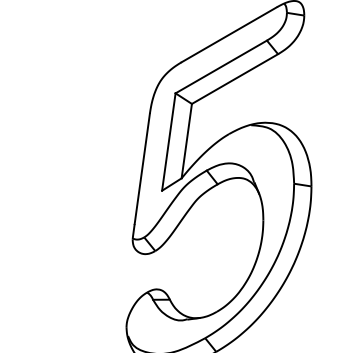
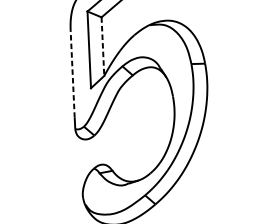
line: (186, 141) -> (102, 46), solid -> dashed
line: (142, 168) -> (72, 73), solid -> dashed

